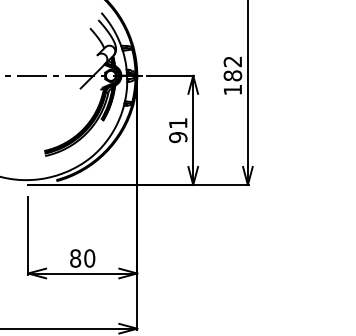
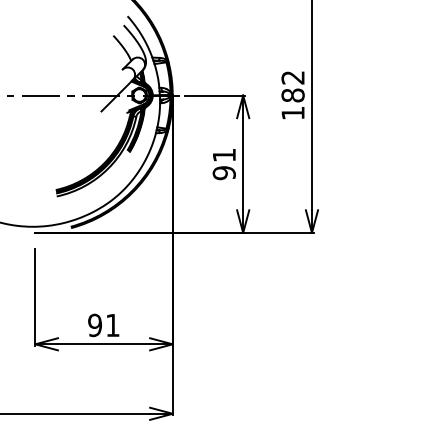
text: (82, 258) -> (103, 325), 80 -> 91

